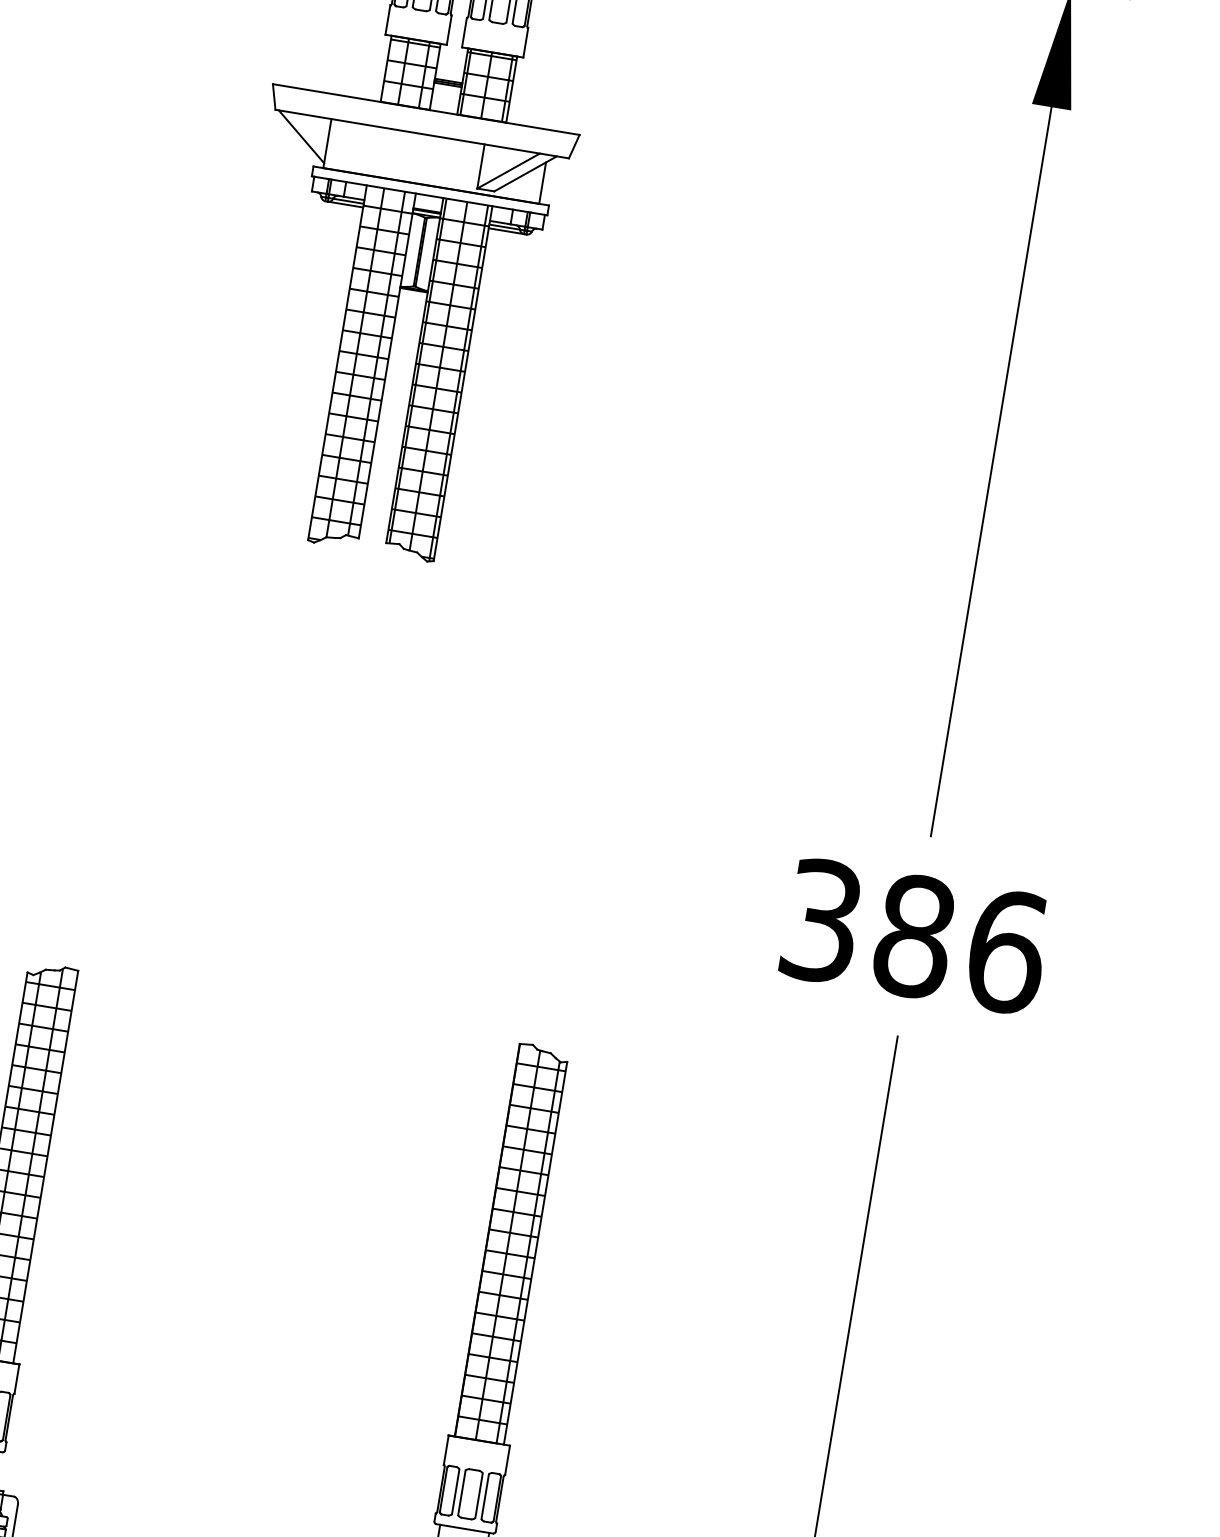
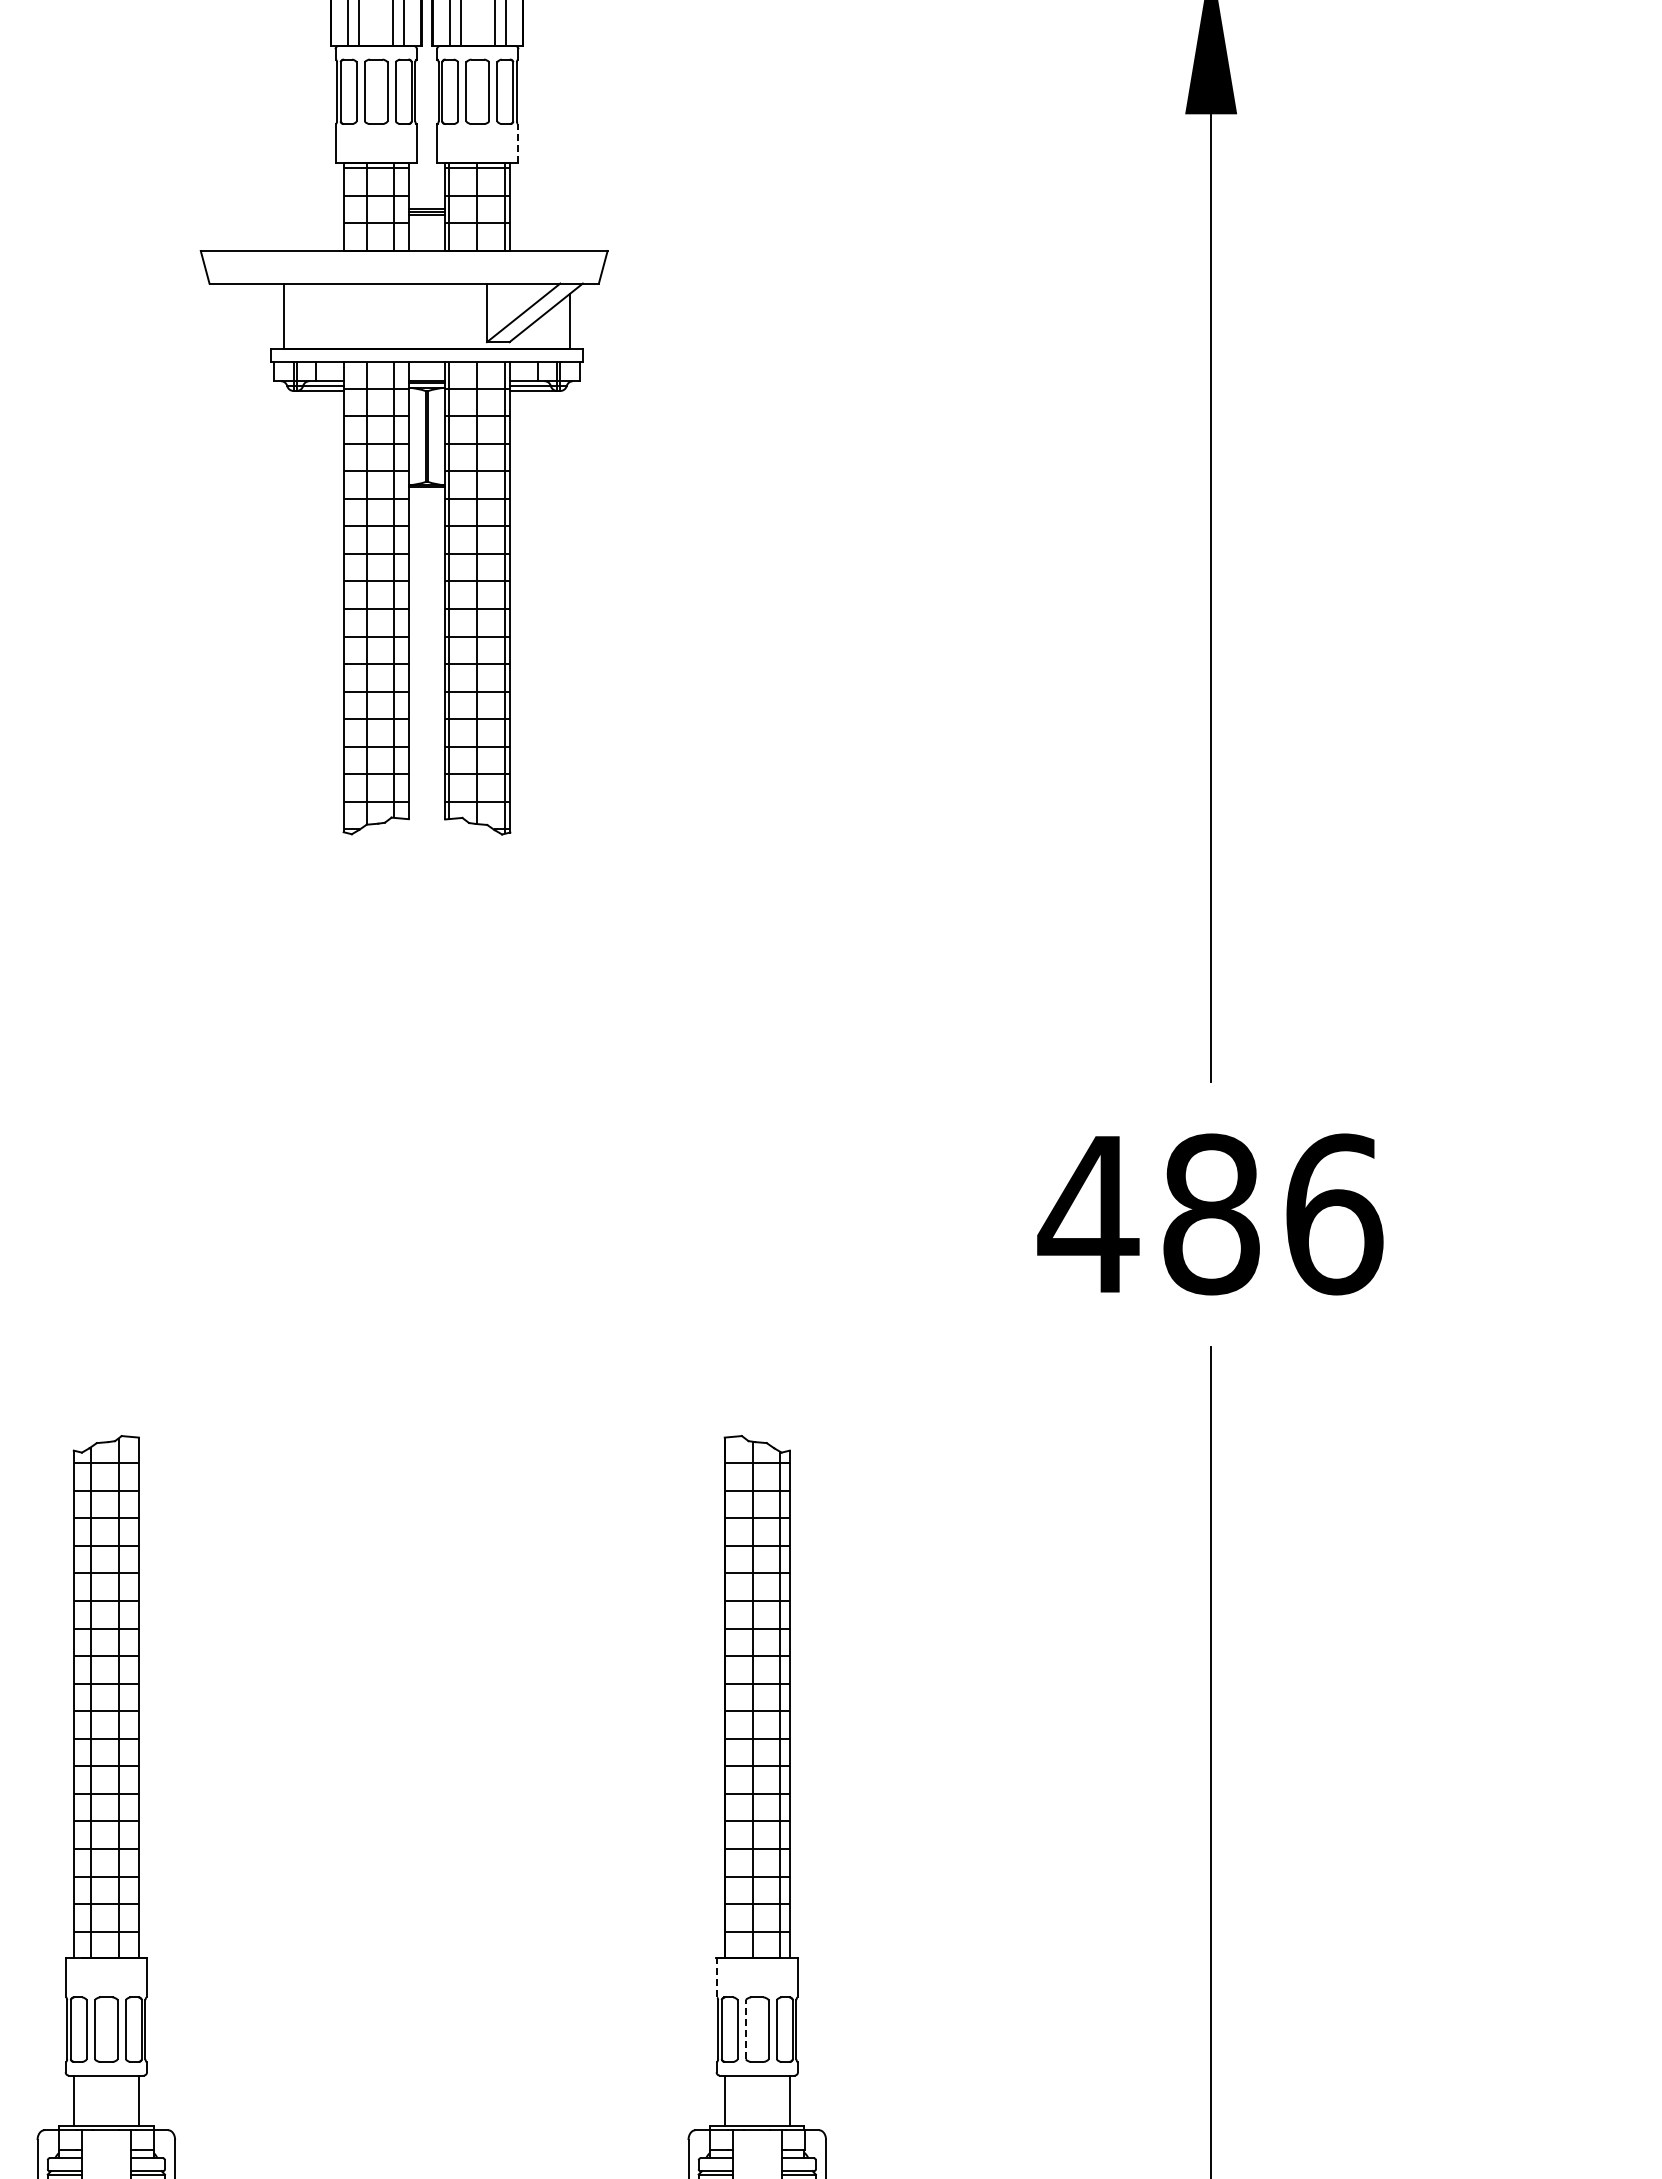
line: (525, 42) -> (518, 143), solid -> dashed
line: (301, 136) -> (248, 312), removed
text: (821, 921) -> (1088, 1214), 386 -> 486
line: (446, 1449) -> (716, 1977), solid -> dashed
line: (461, 1492) -> (745, 2029), solid -> dashed

